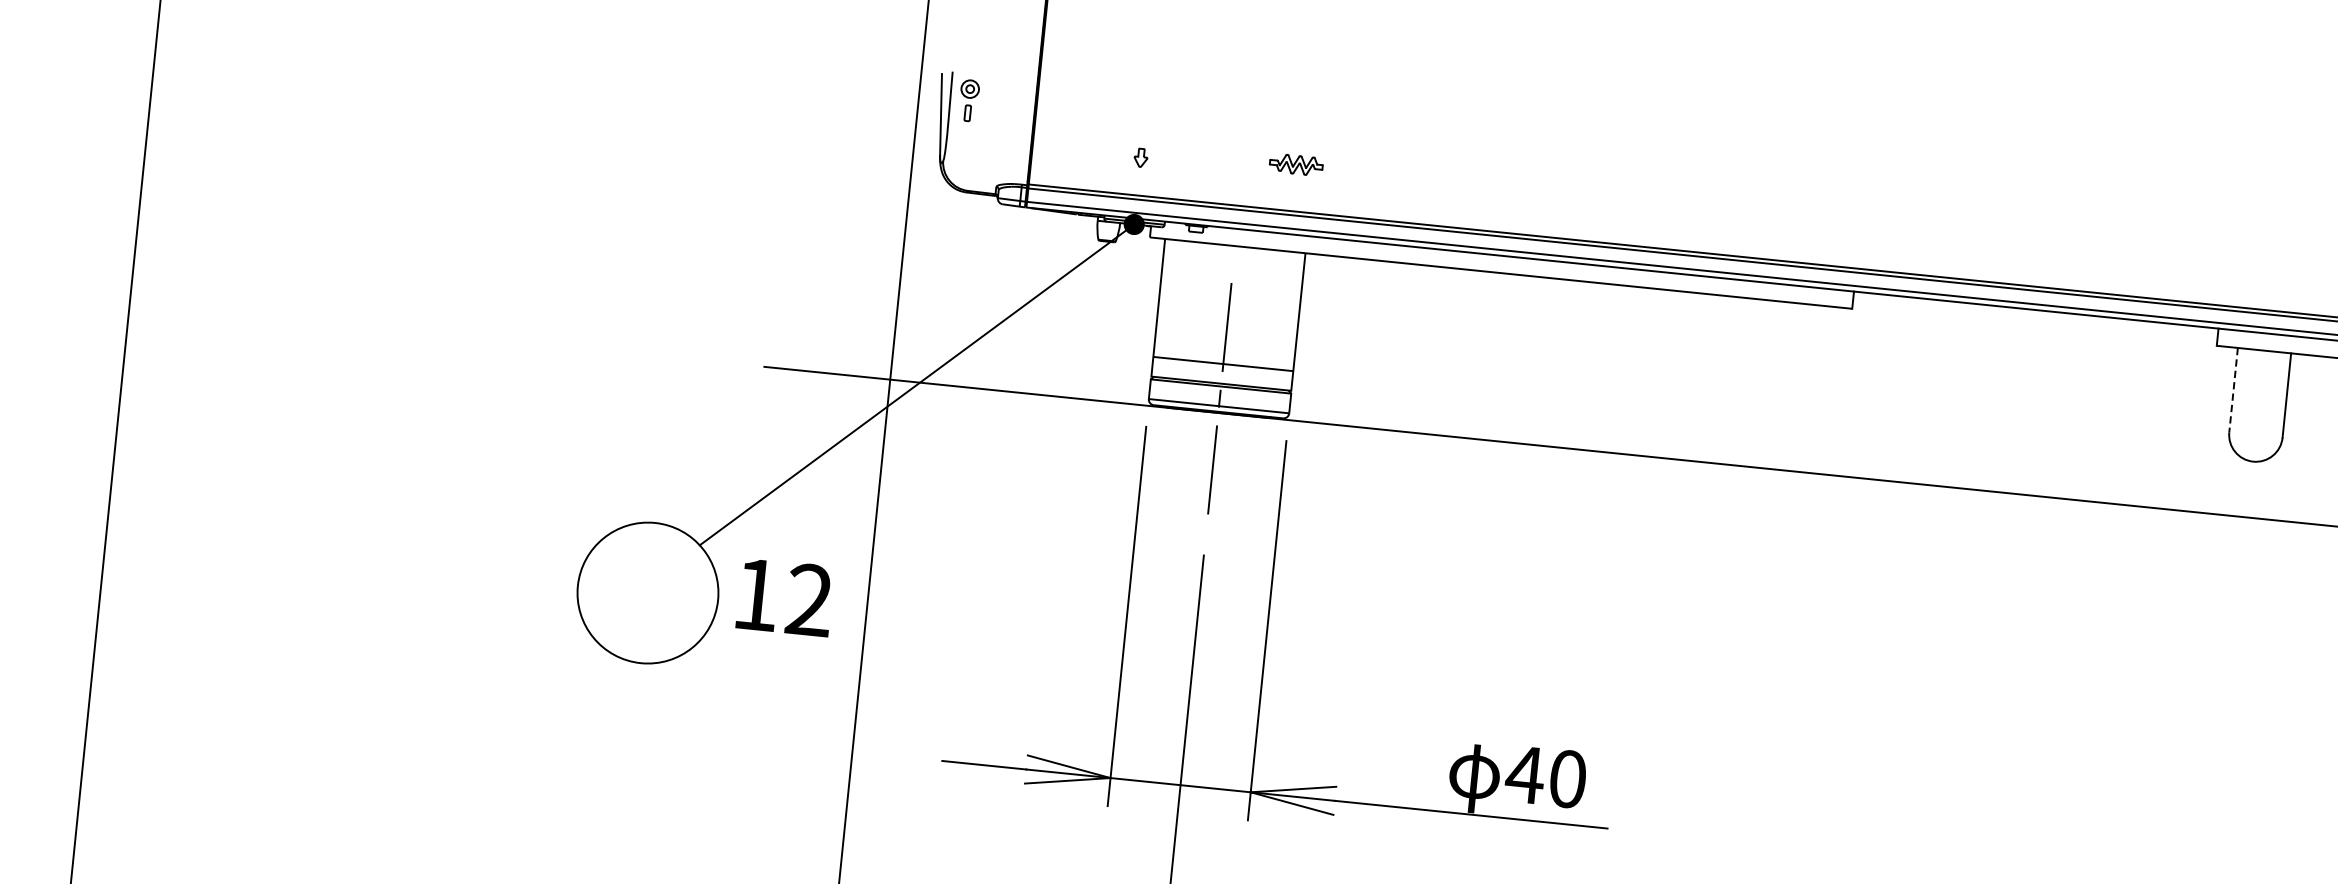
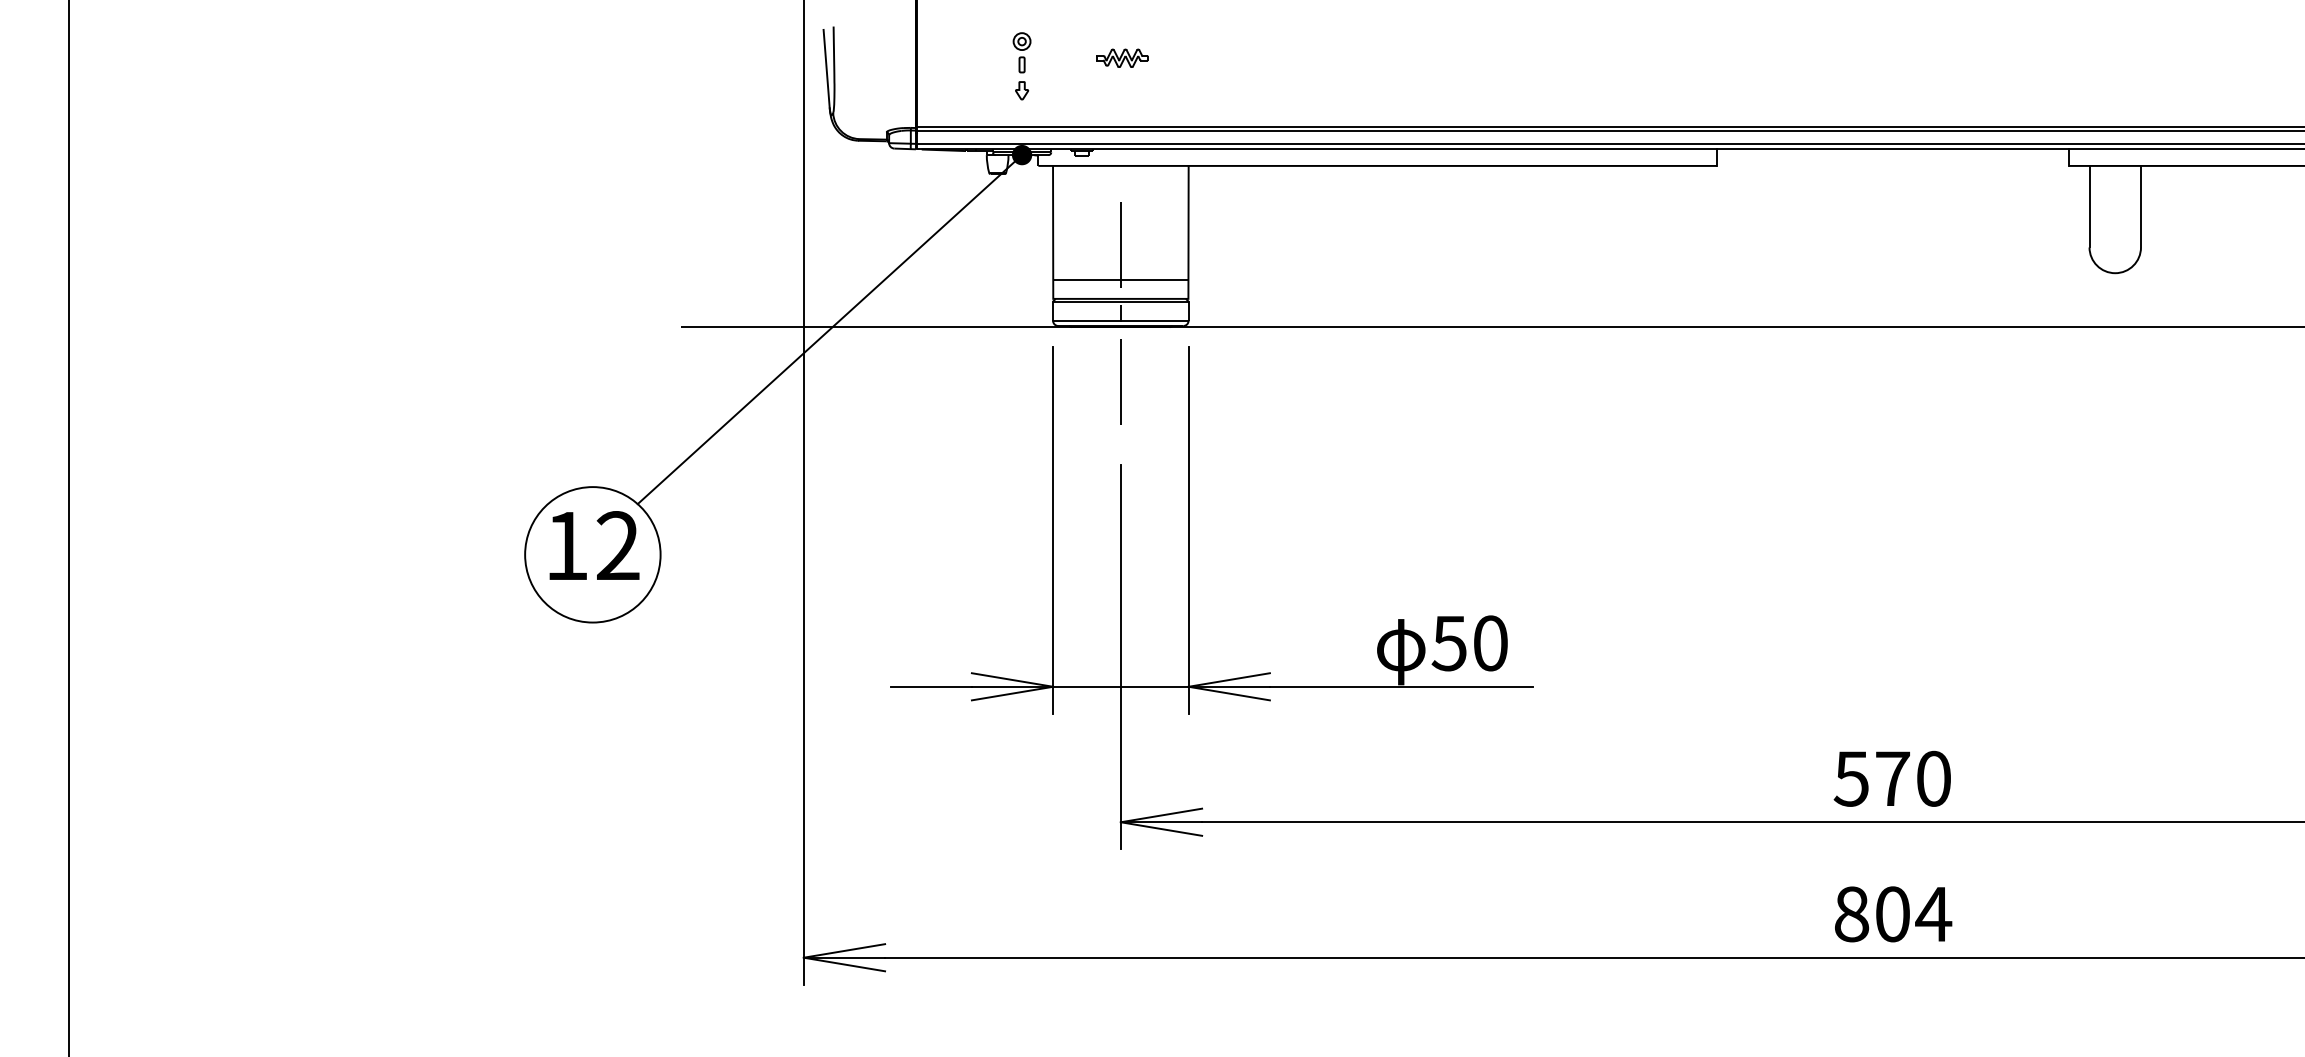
part: (968, 100) -> (1021, 52), moved
part: (1296, 164) -> (1122, 57), moved
line: (2233, 389) -> (2089, 206), dashed -> solid
text: (785, 597) -> (594, 545), moved
text: (1525, 774) -> (1449, 643), 40 -> 50

